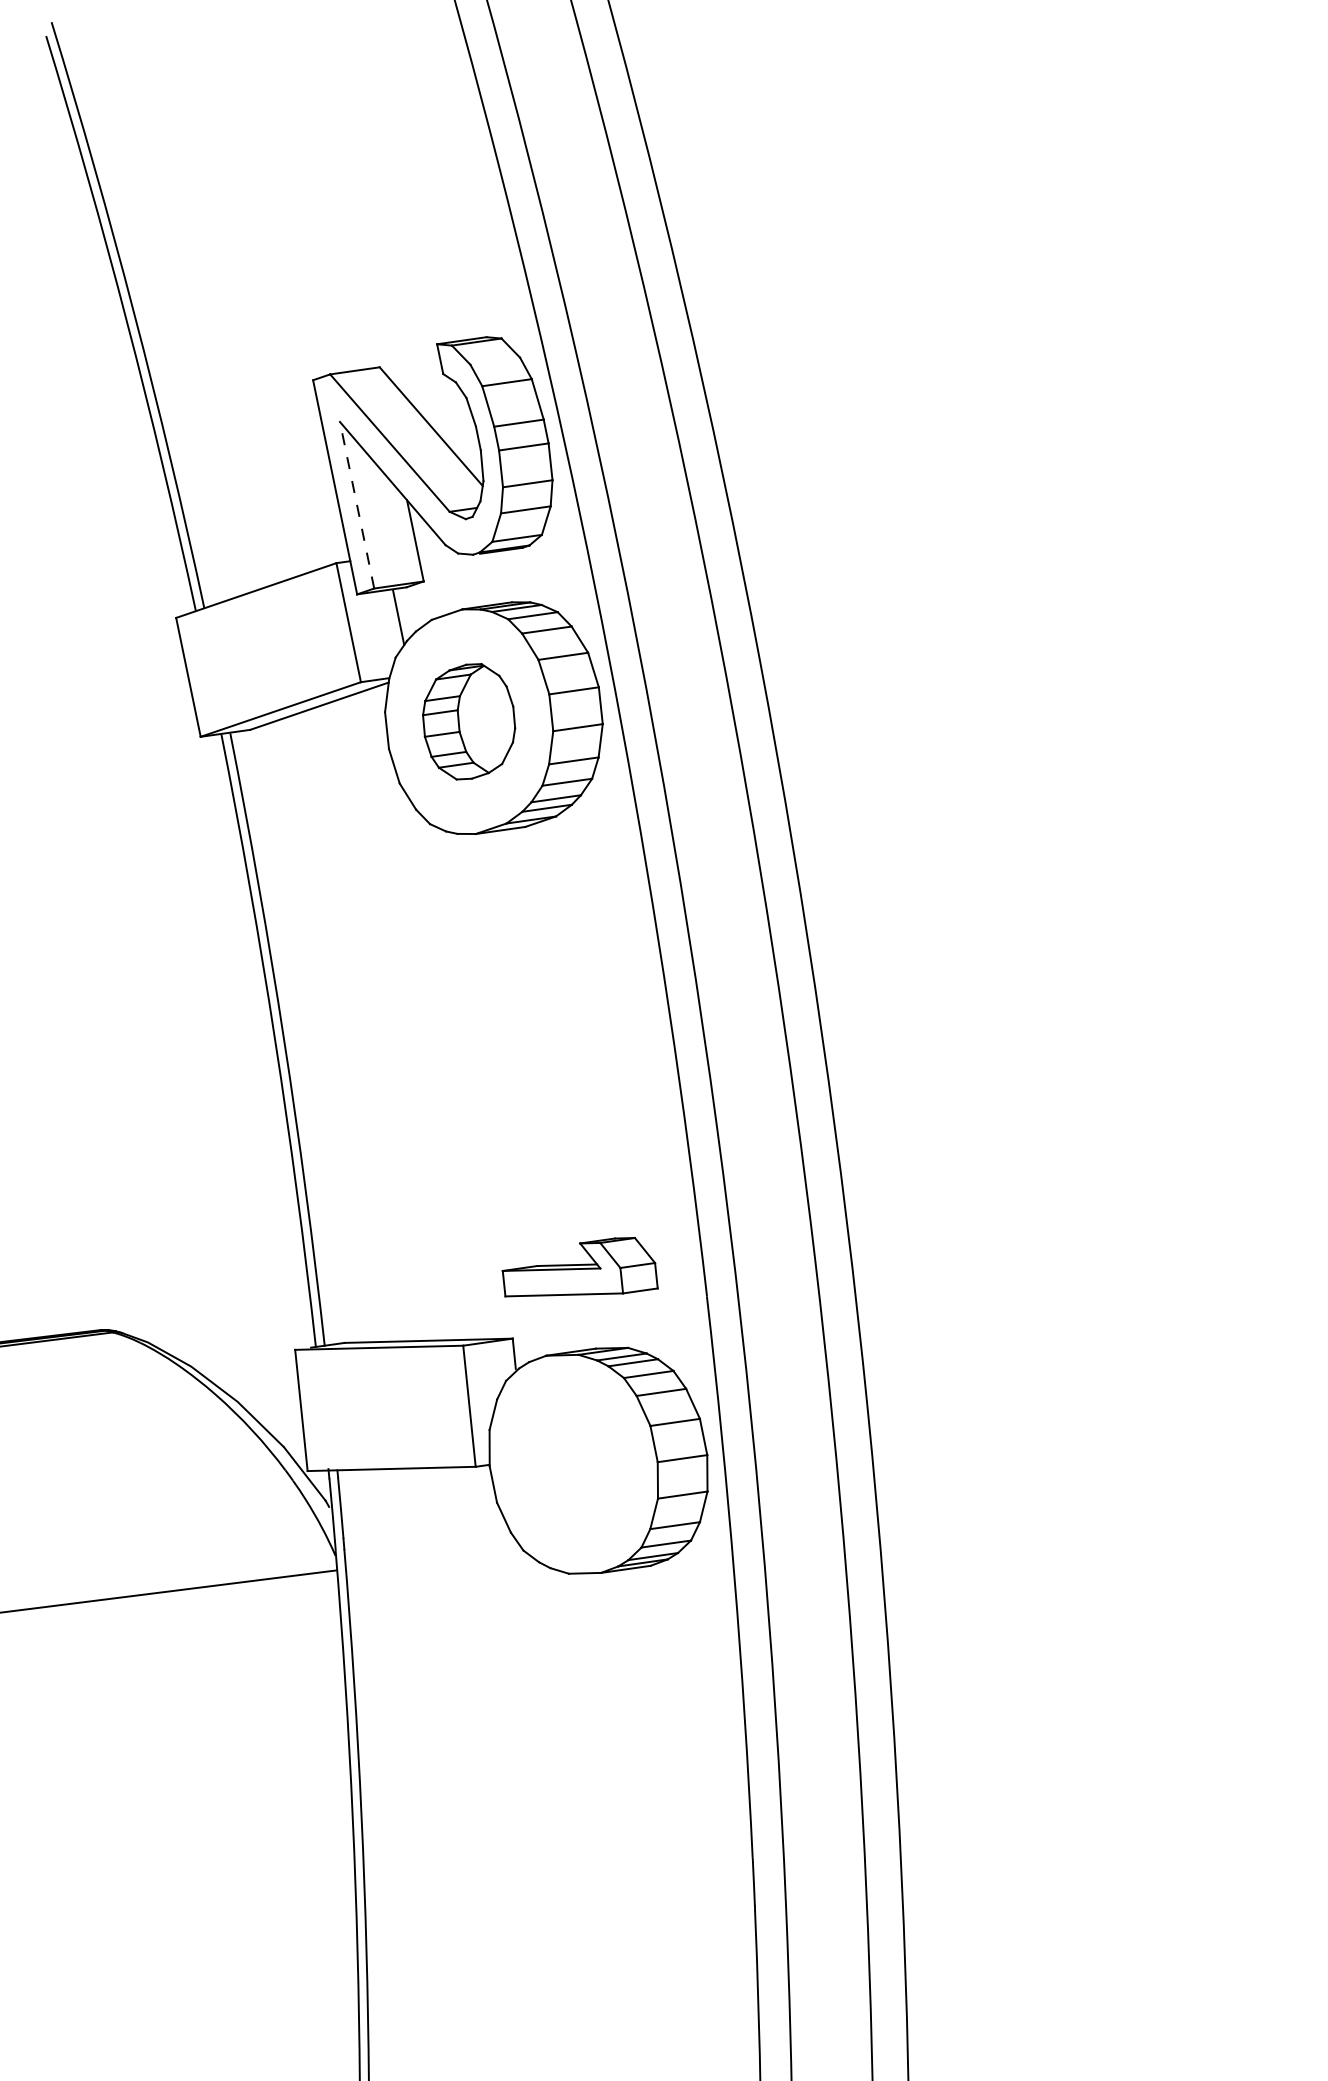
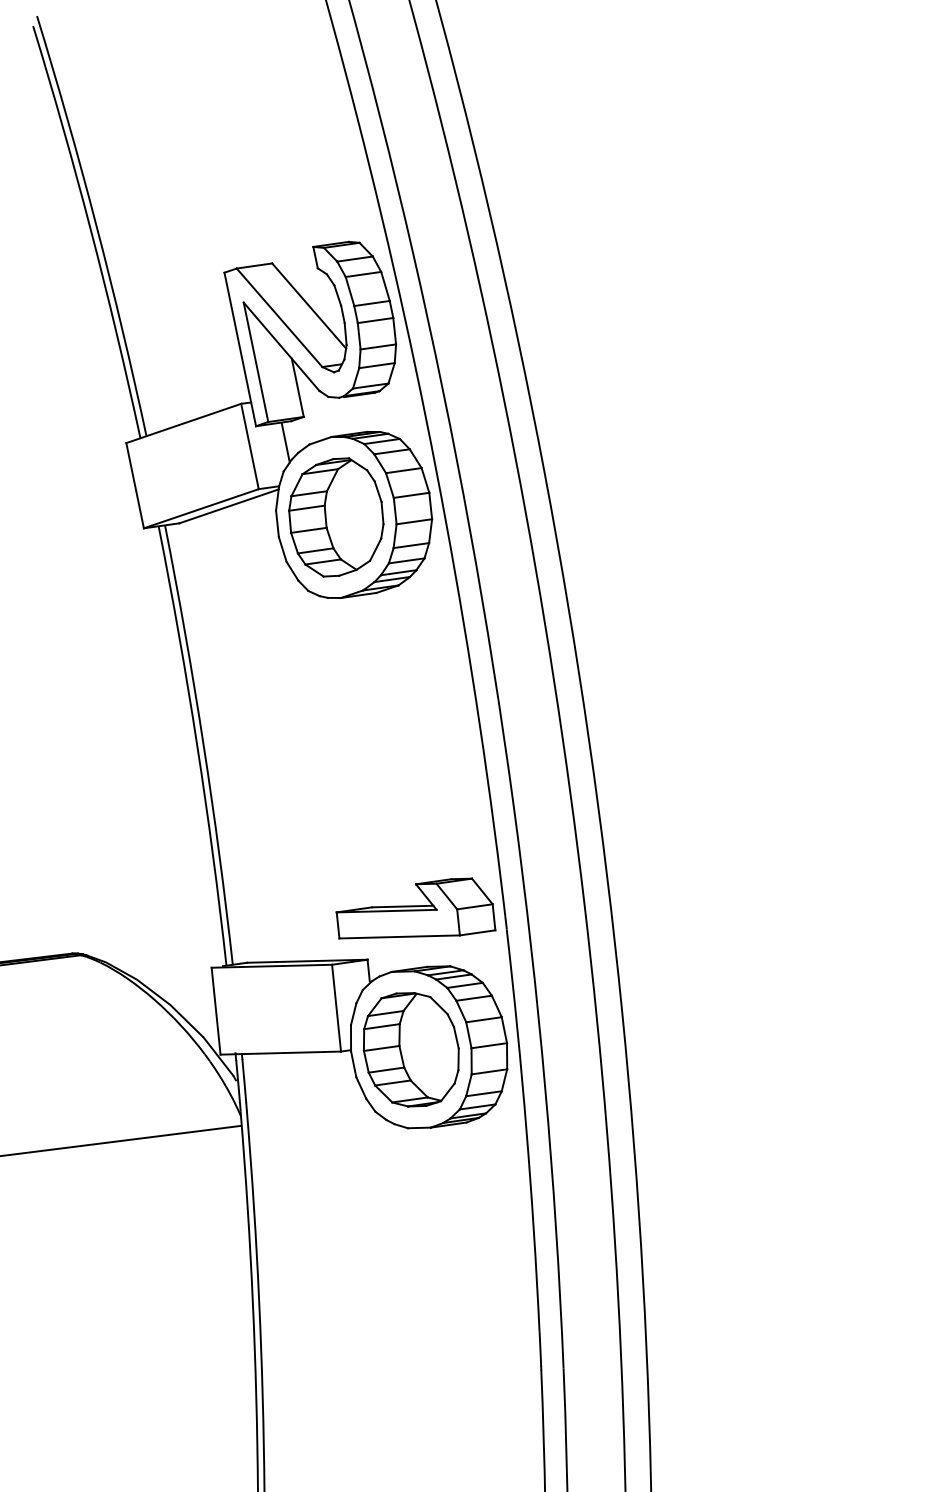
line: (495, 360) -> (355, 258), added
line: (357, 504) -> (256, 361), dashed -> solid
part: (468, 721) -> (335, 517), size x1.43
part: (579, 1266) -> (415, 907), size x1.43
part: (573, 1464) -> (411, 1049), added

